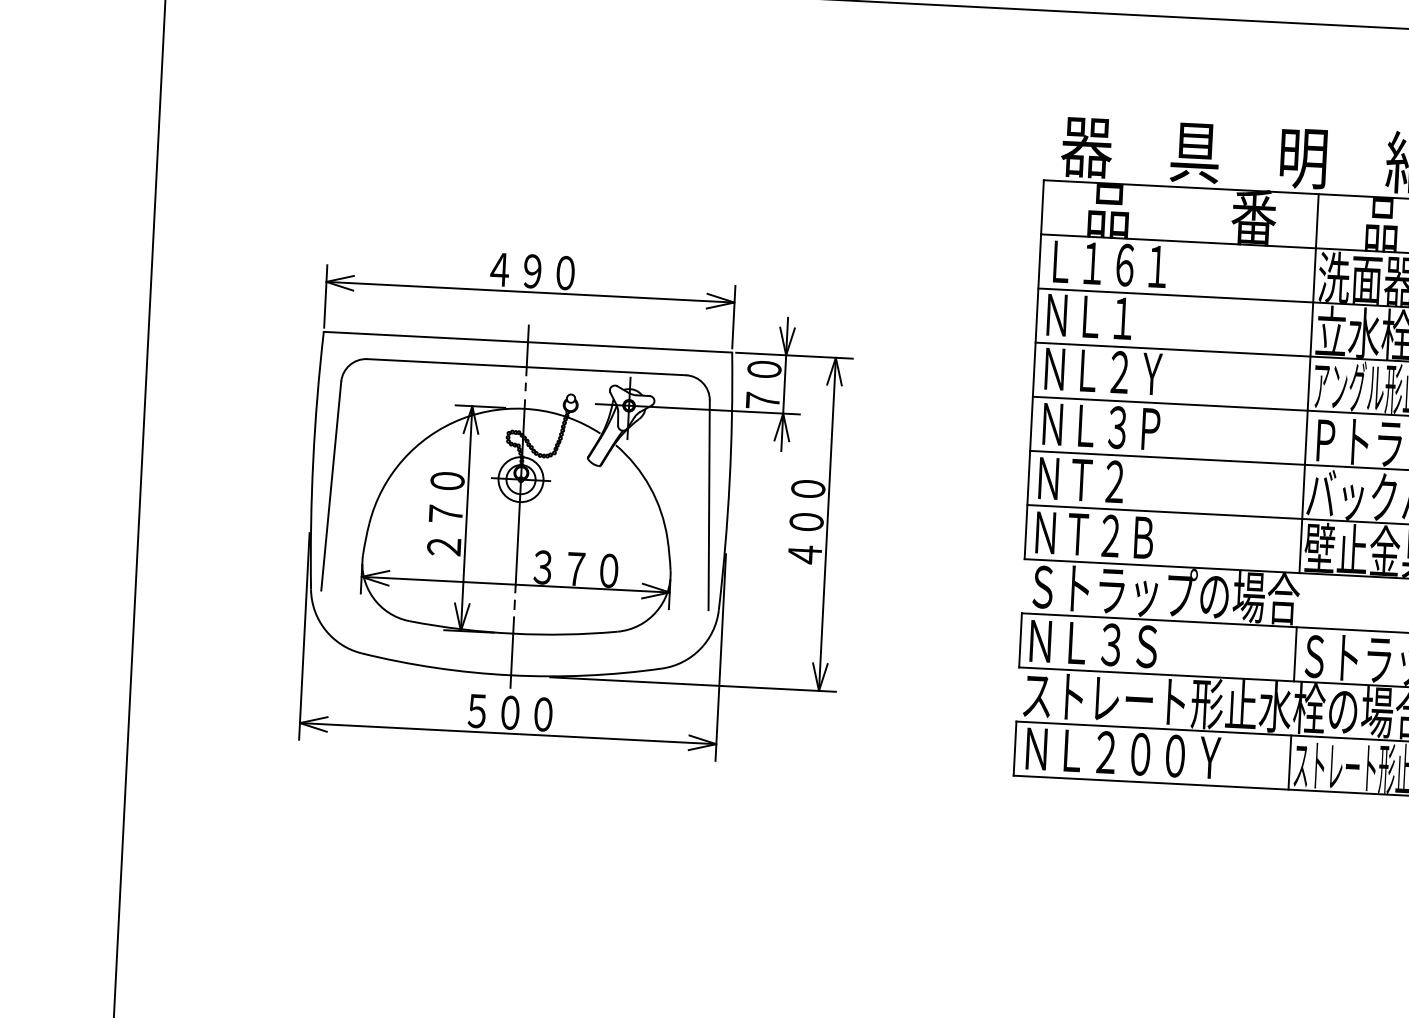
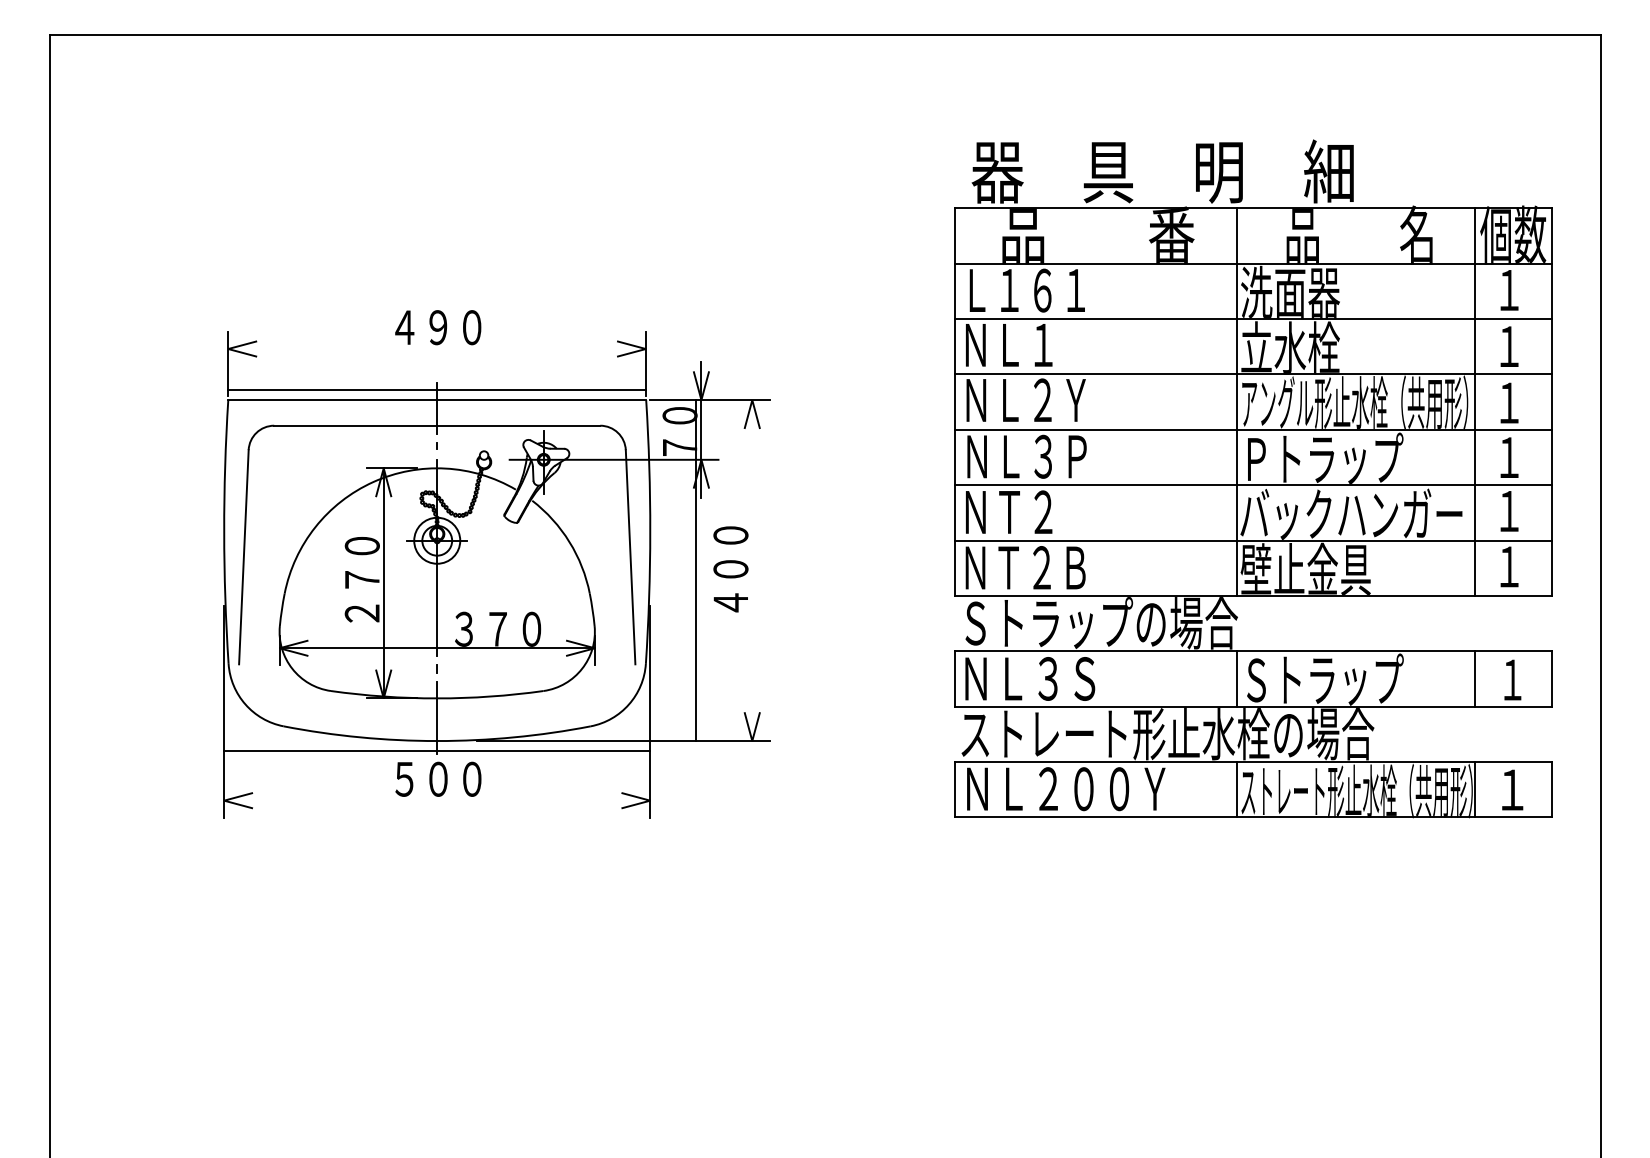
line: (529, 292) -> (436, 390), moved
line: (827, 524) -> (696, 570), moved
line: (508, 733) -> (437, 750), moved

